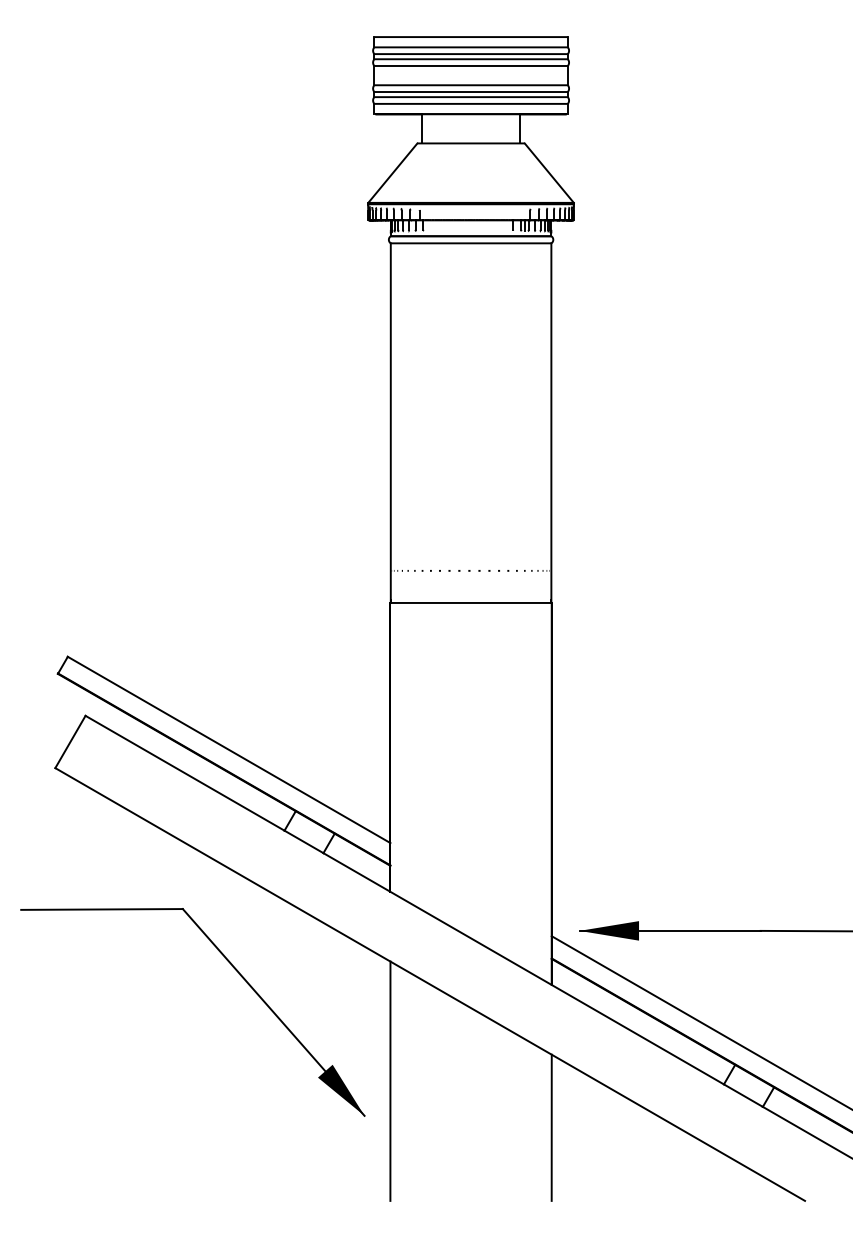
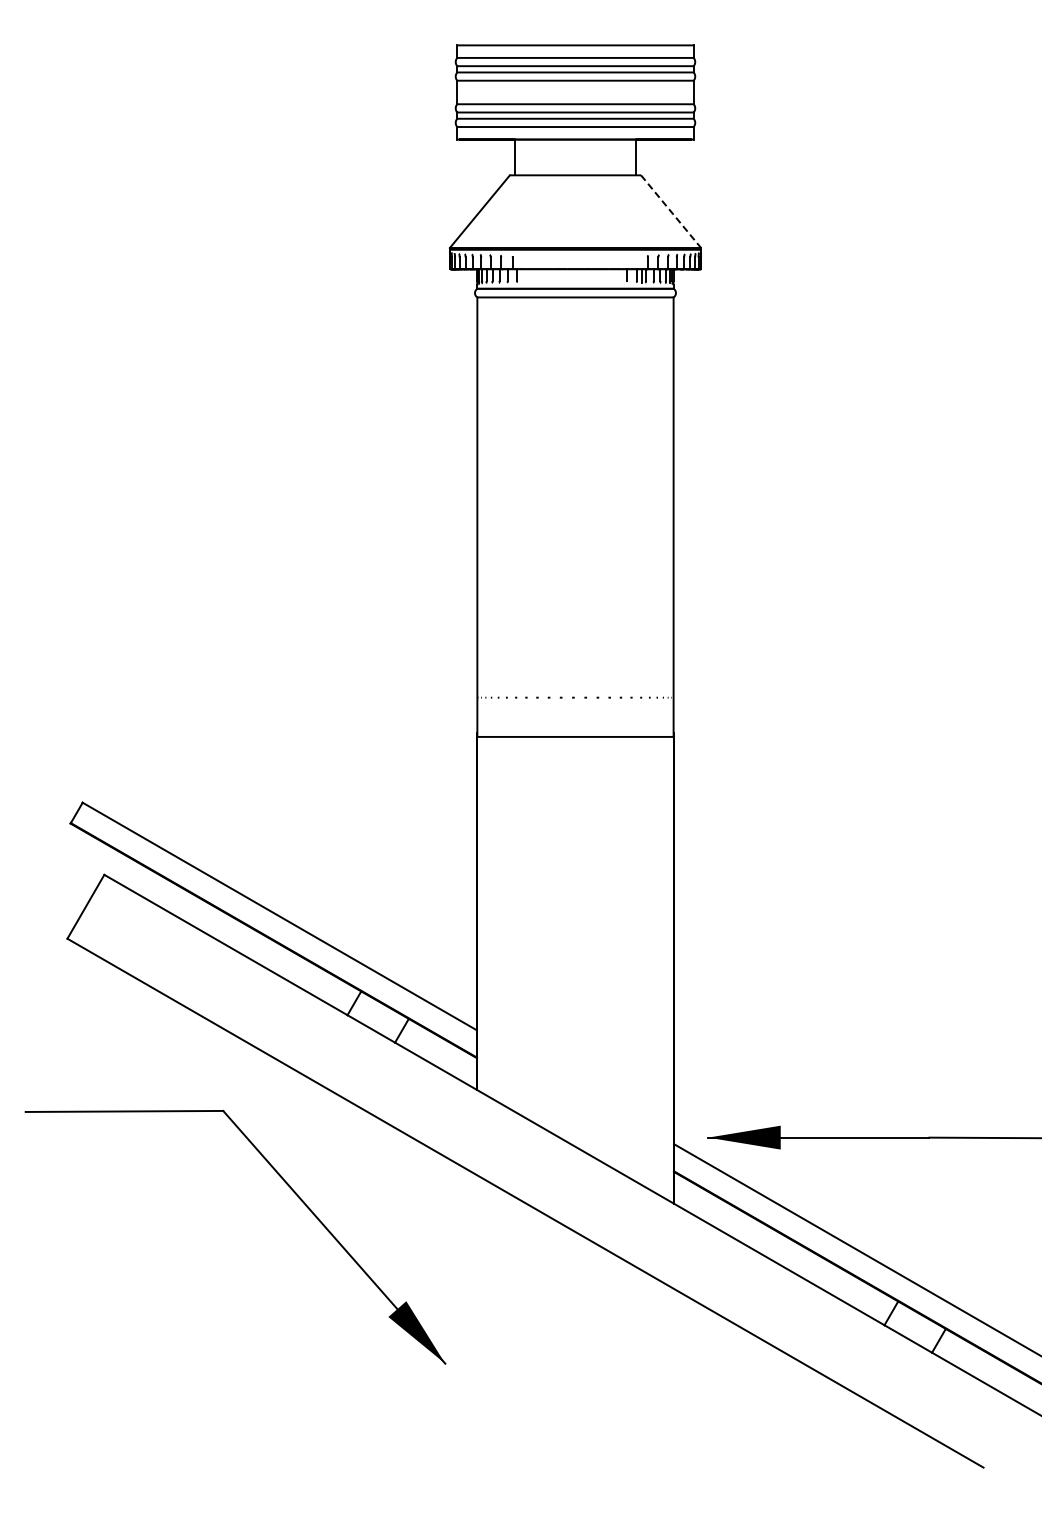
line: (549, 173) -> (671, 212), solid -> dashed
line: (390, 1081) -> (476, 1321), removed
line: (551, 1127) -> (673, 1377), removed

